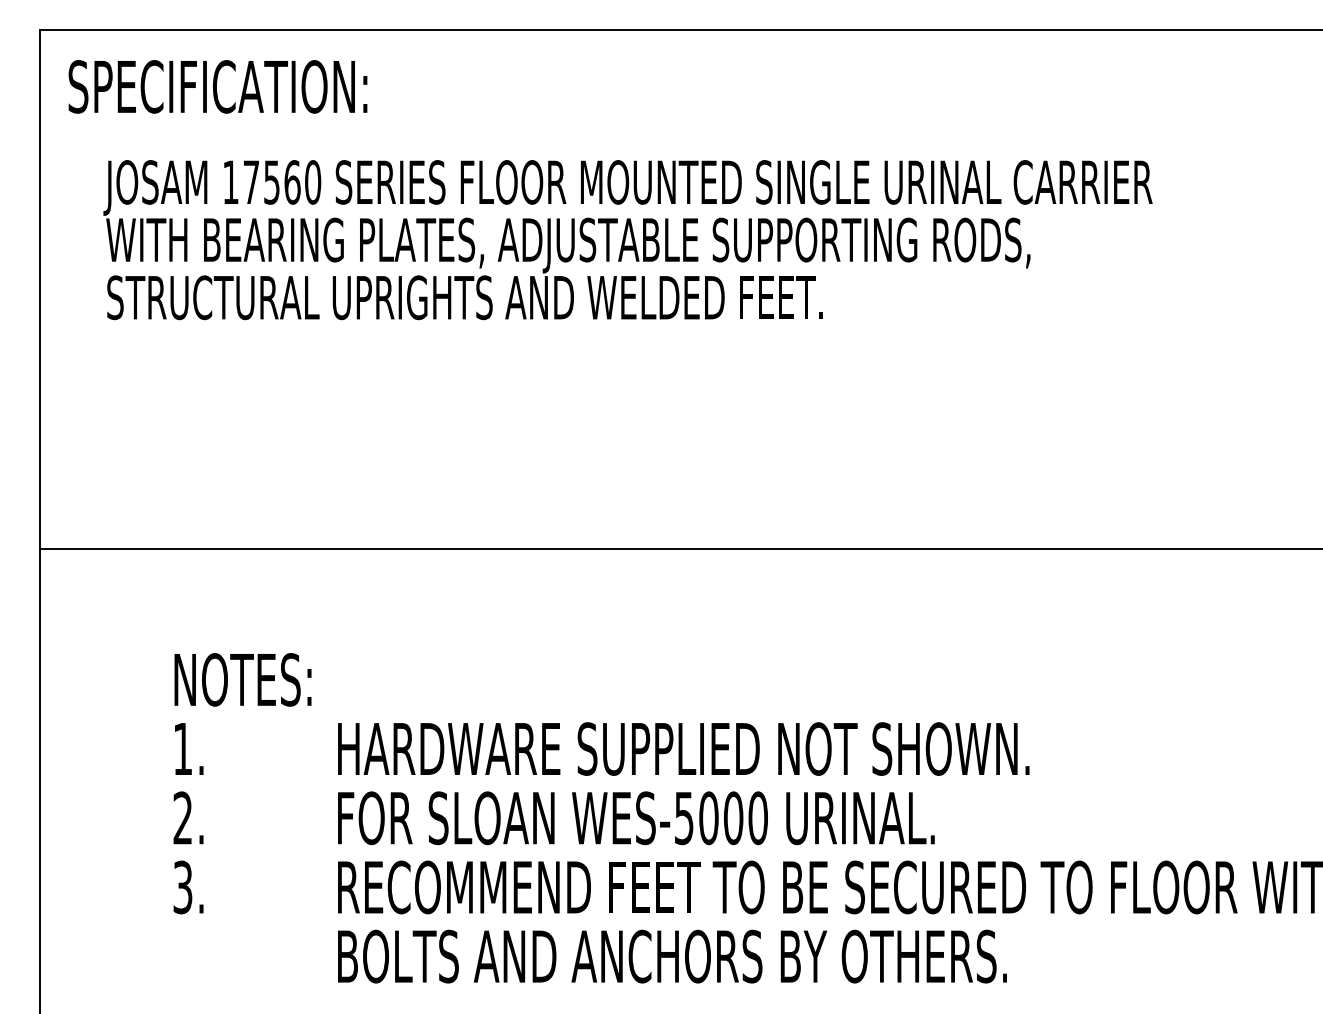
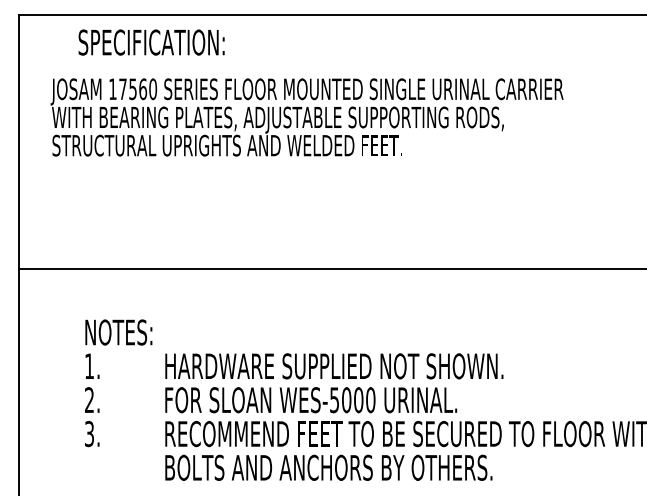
text: (217, 86) -> (151, 42), moved

